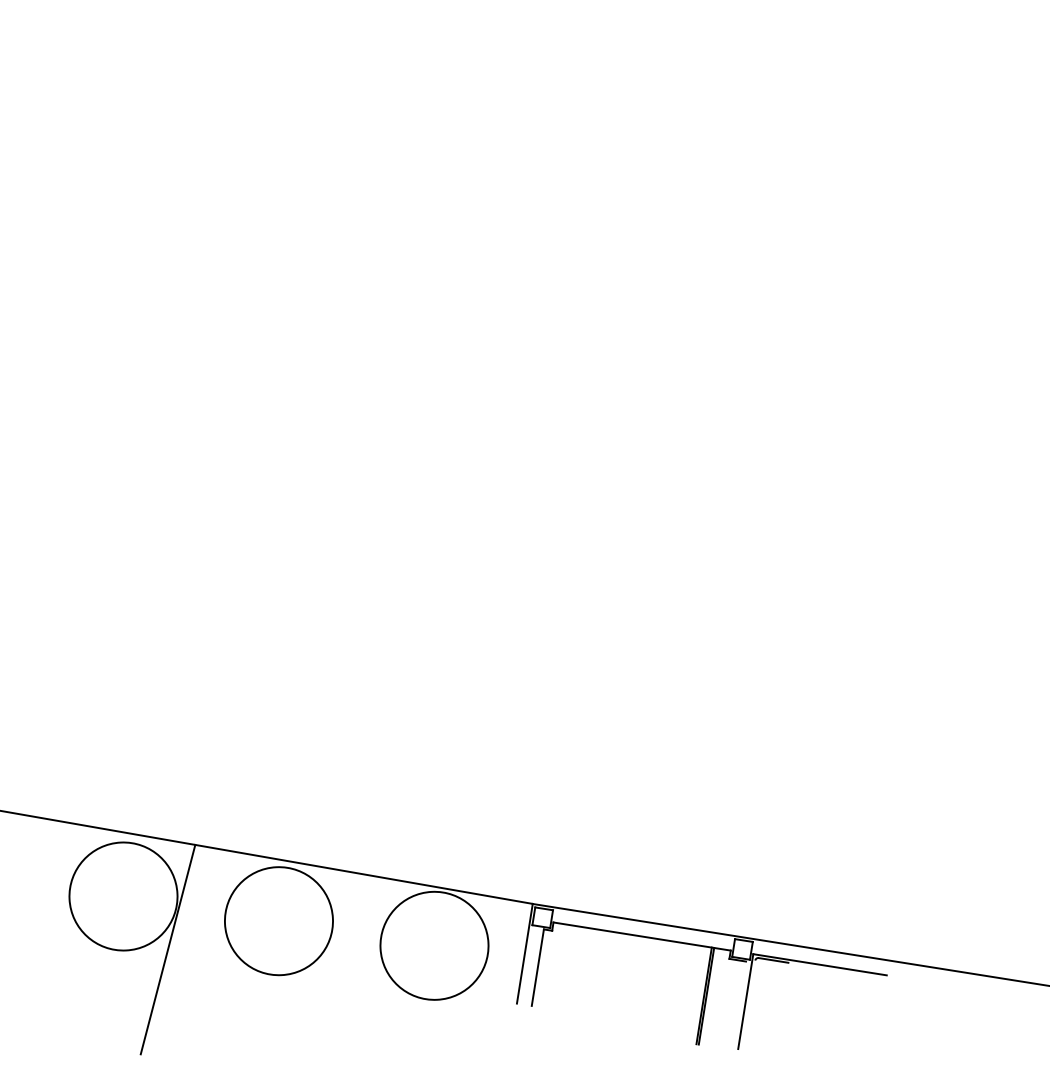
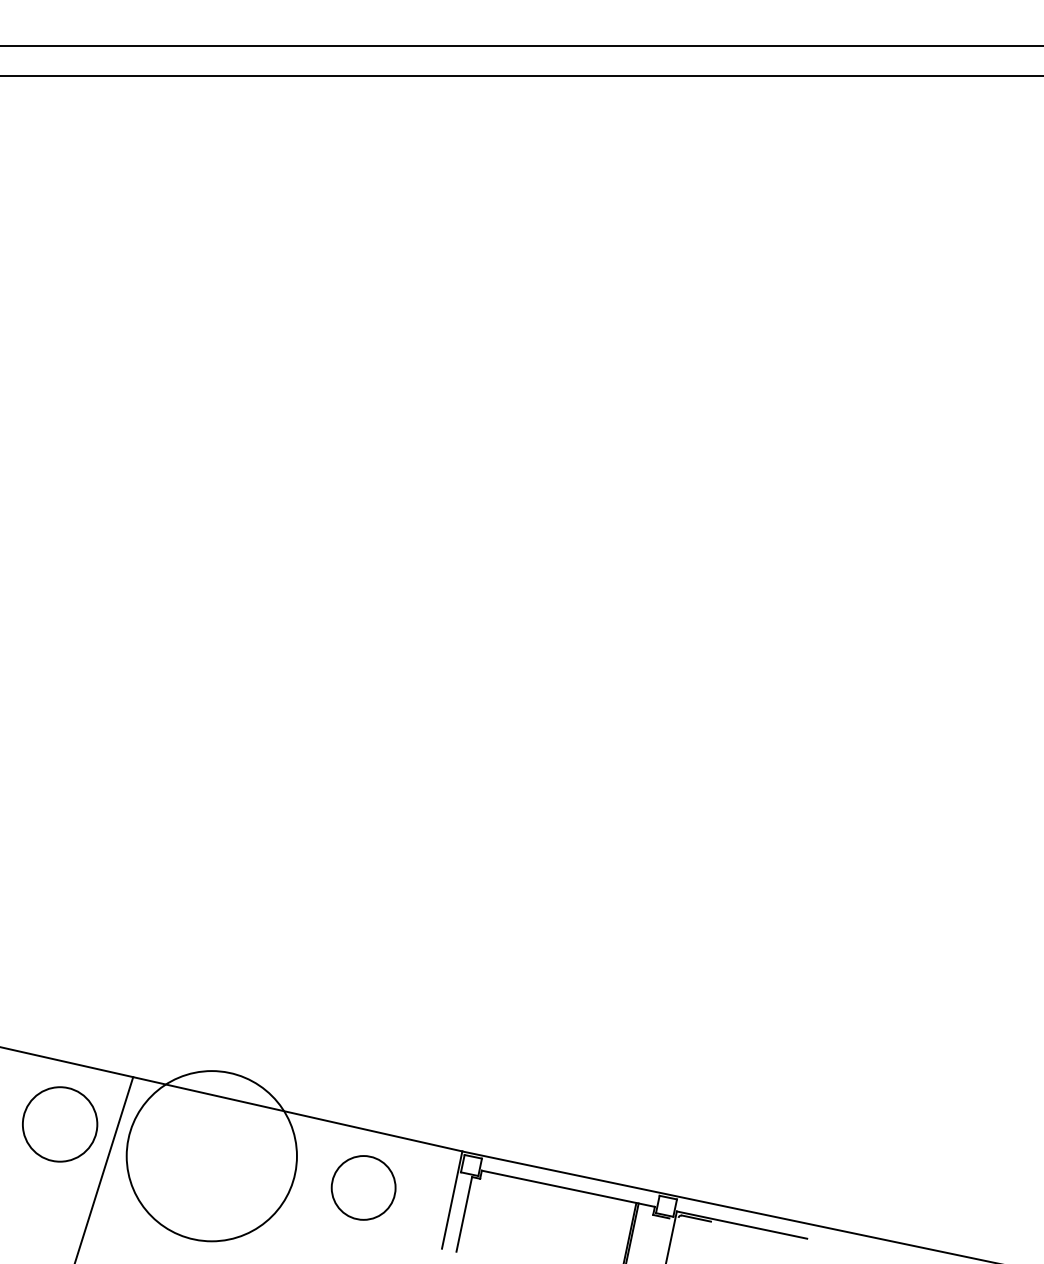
circle: (122, 896) -> (59, 1124), size x0.7
circle: (278, 920) -> (211, 1155), size x1.6
circle: (434, 945) -> (363, 1187), size x0.6

